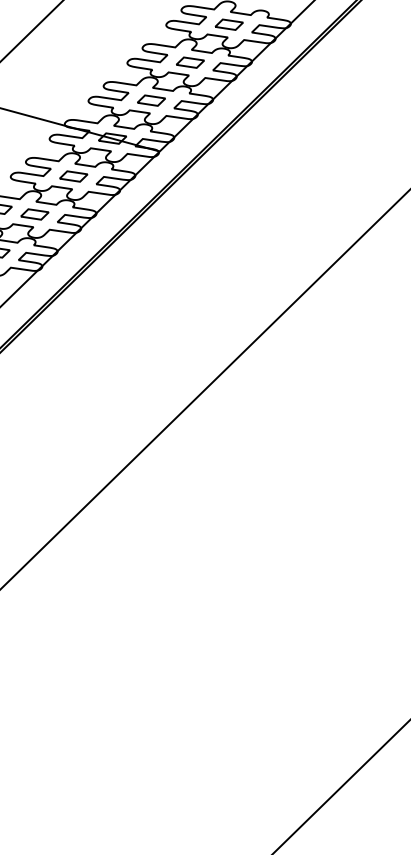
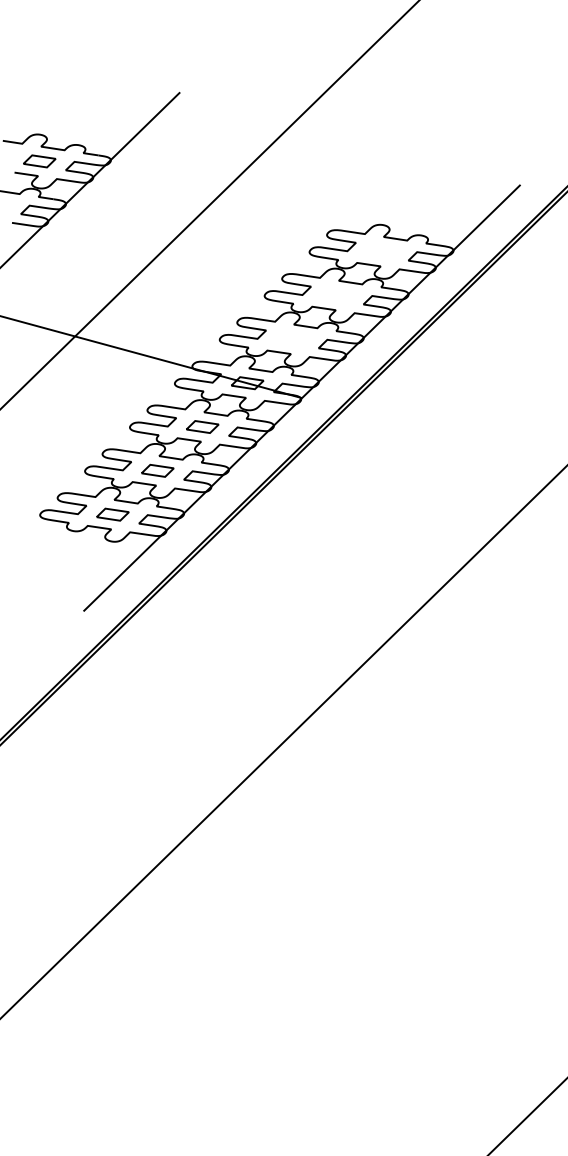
curve: (228, 21) -> (381, 247), removed
curve: (189, 59) -> (336, 291), removed
curve: (151, 97) -> (292, 335), removed

